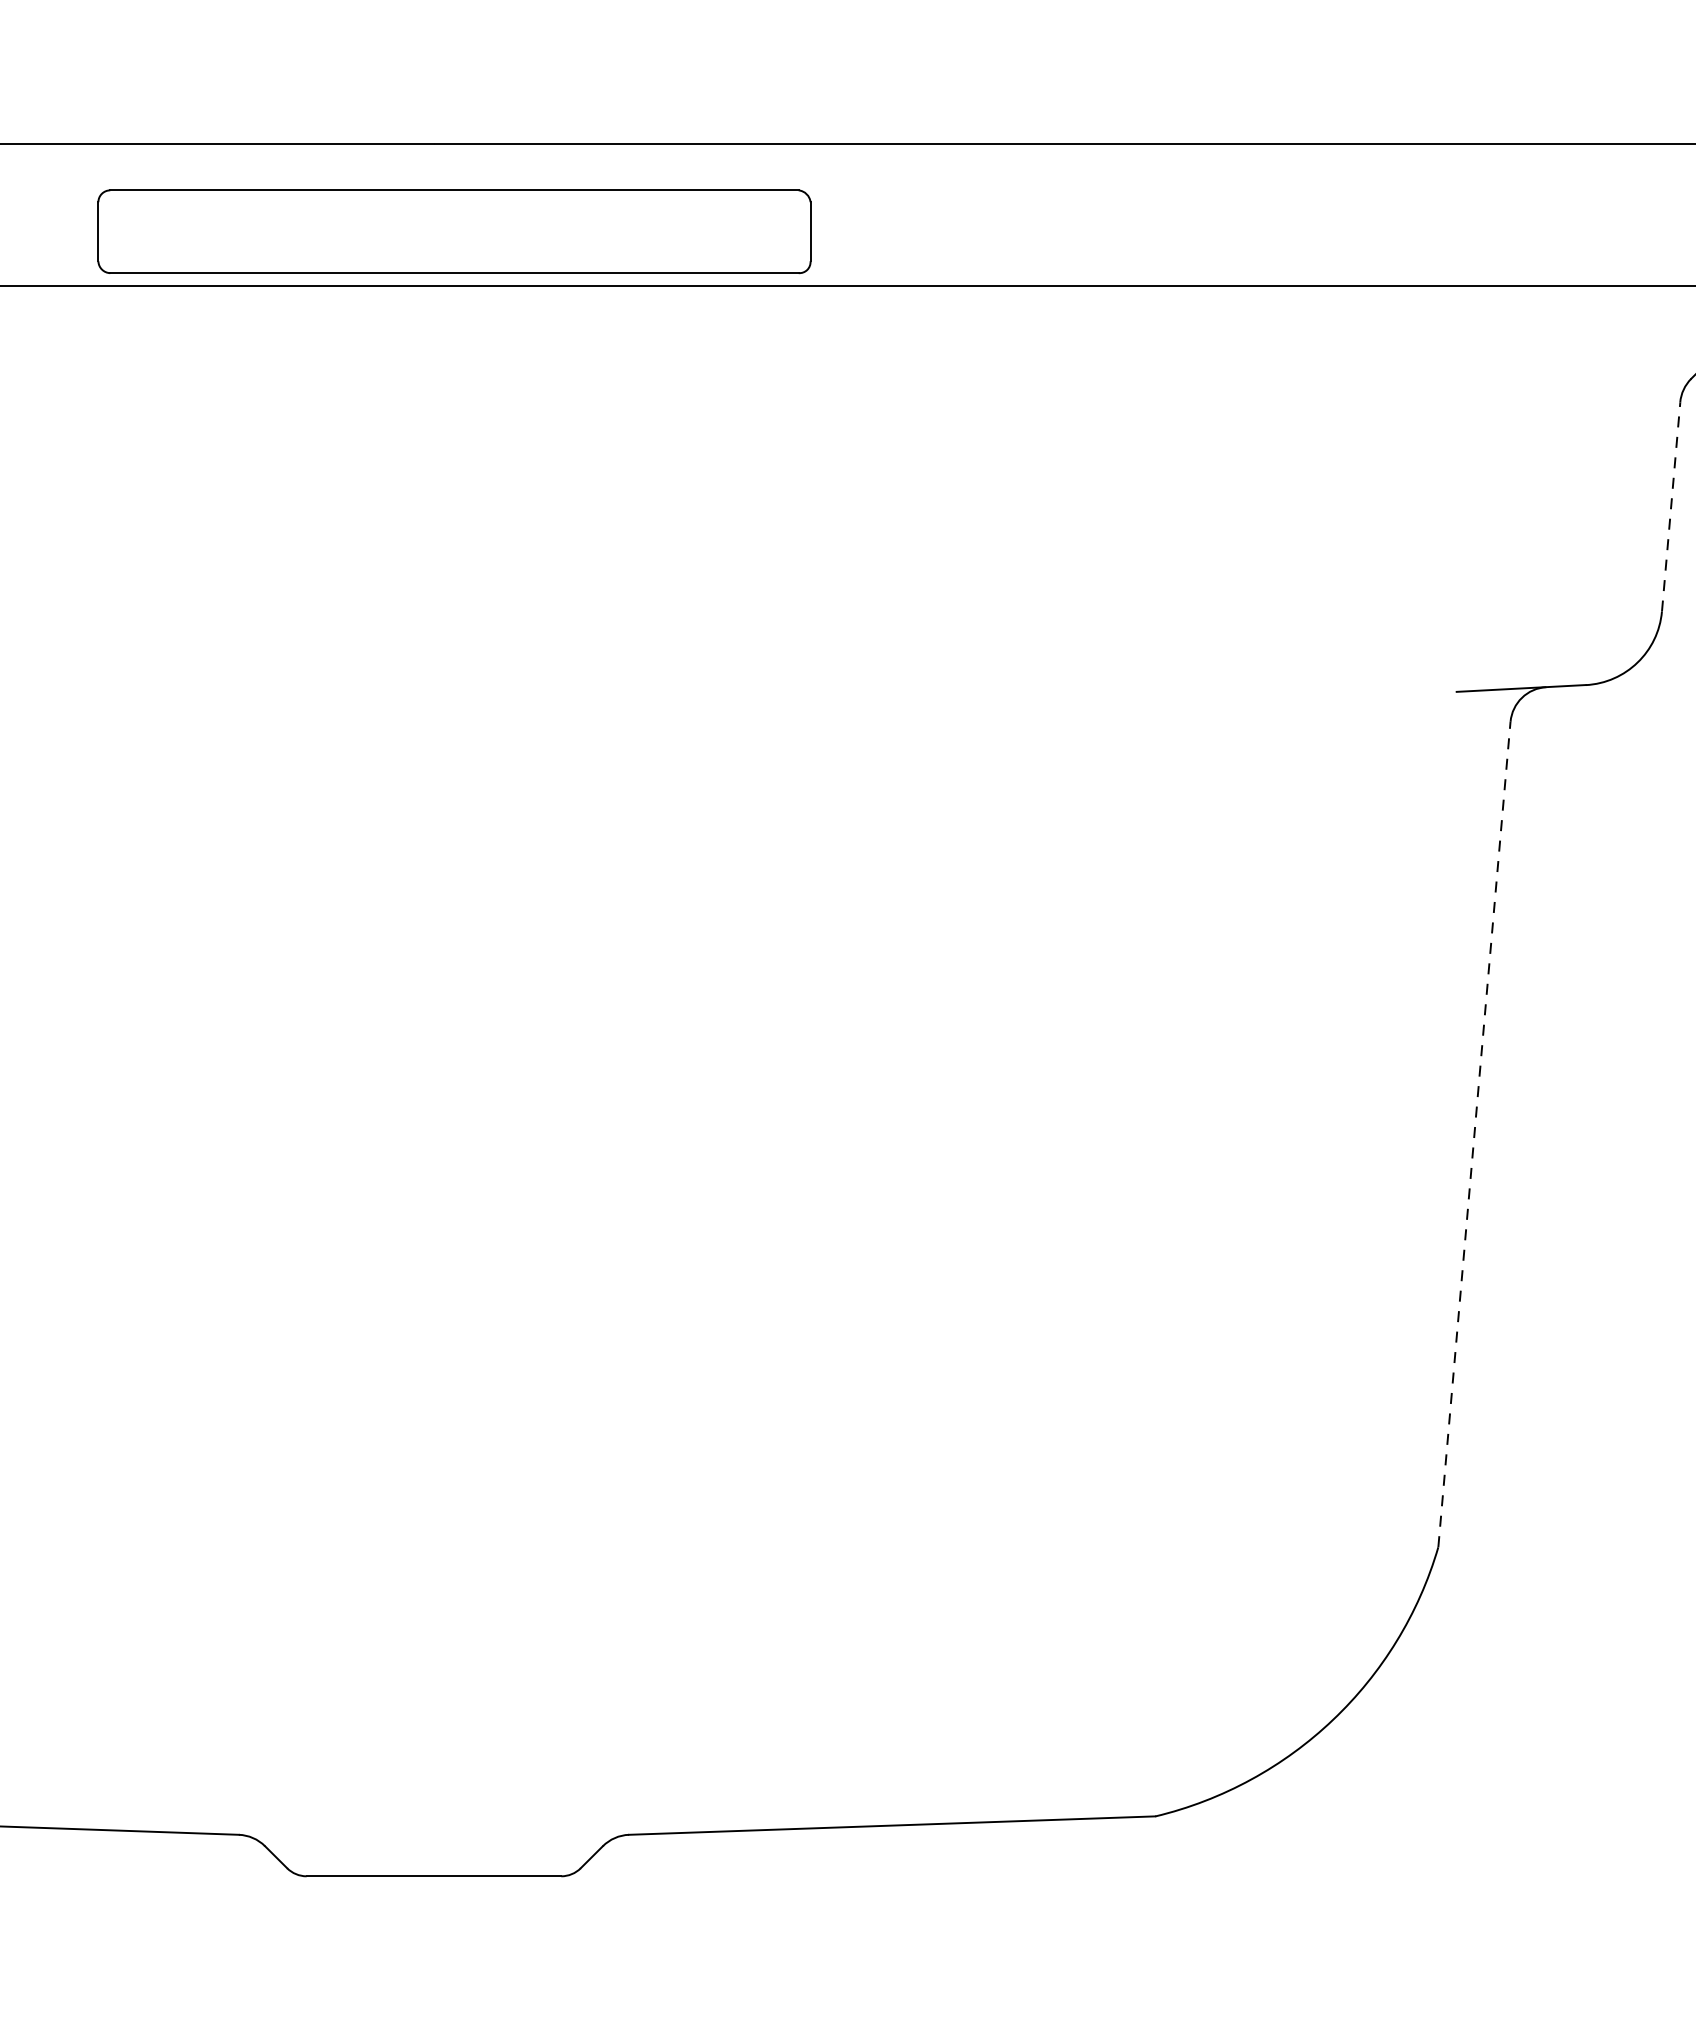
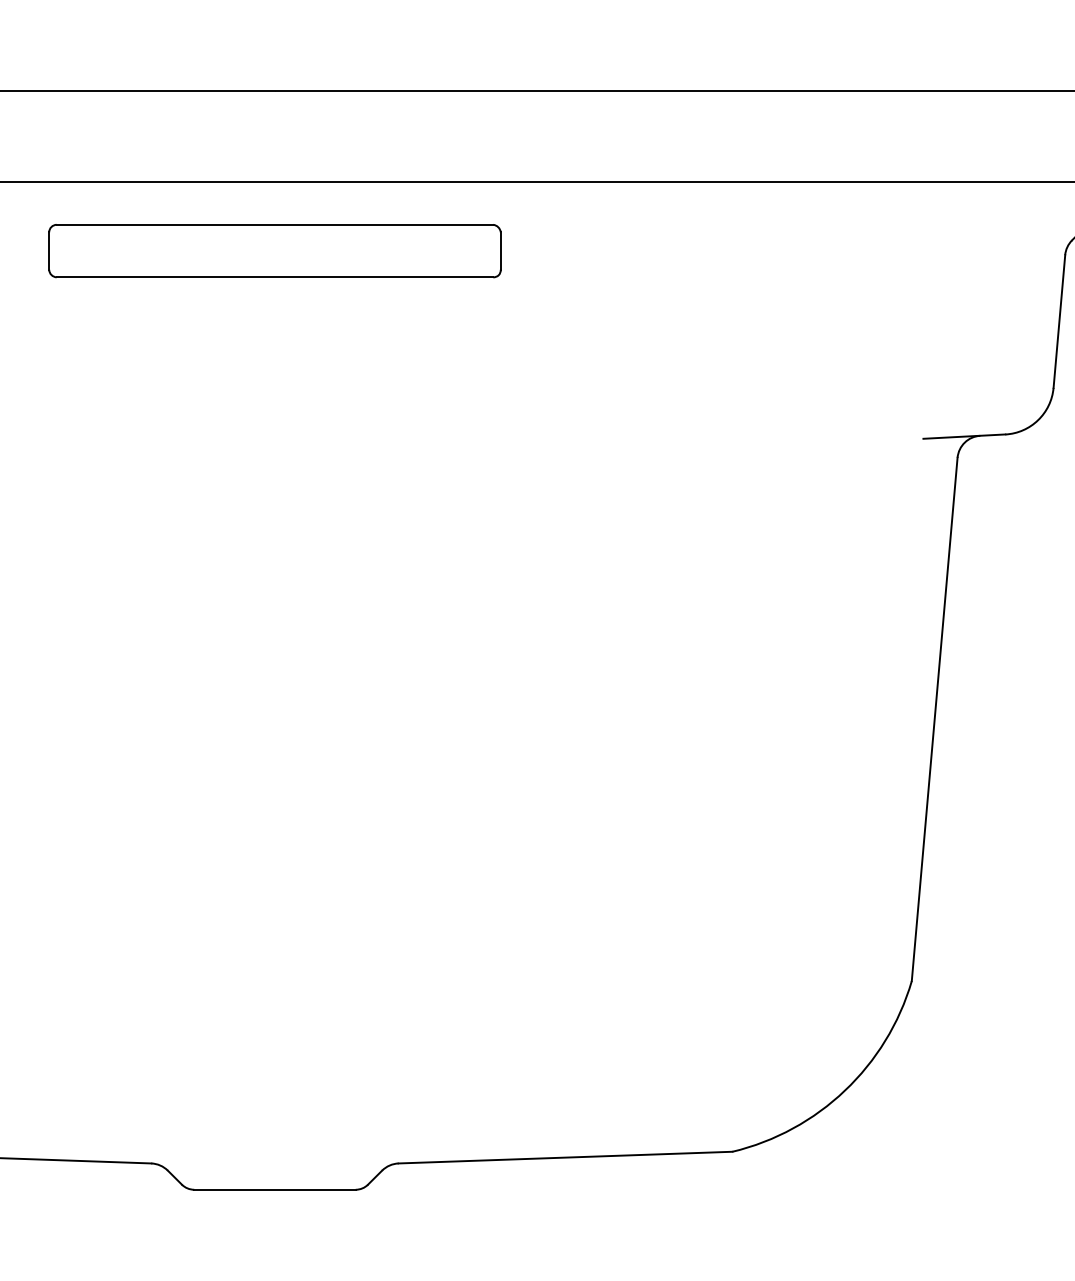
part: (453, 232) -> (274, 251), moved
line: (1671, 506) -> (1059, 321), dashed -> solid
line: (1474, 1134) -> (934, 719), dashed -> solid

